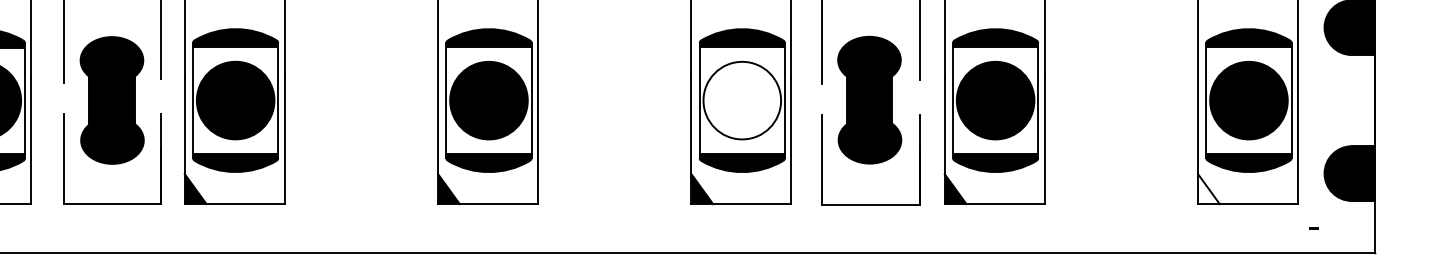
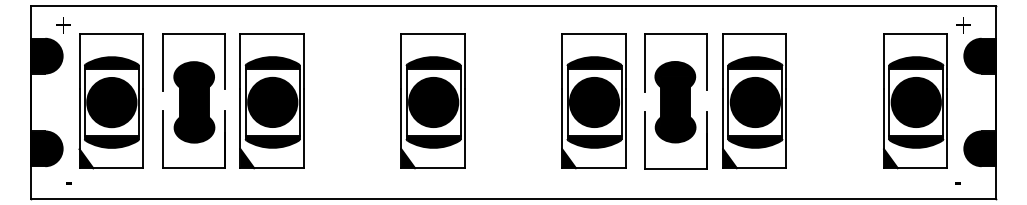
fill: (742, 100) -> (594, 102), added
fill: (1208, 188) -> (890, 158), added

